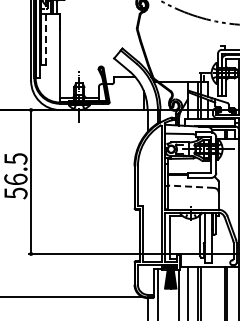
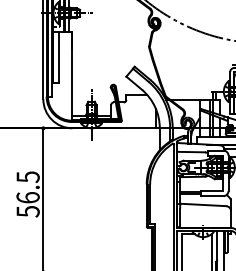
line: (46, 39) -> (58, 57), dashed -> solid
line: (190, 186) -> (202, 204), dashed -> solid

